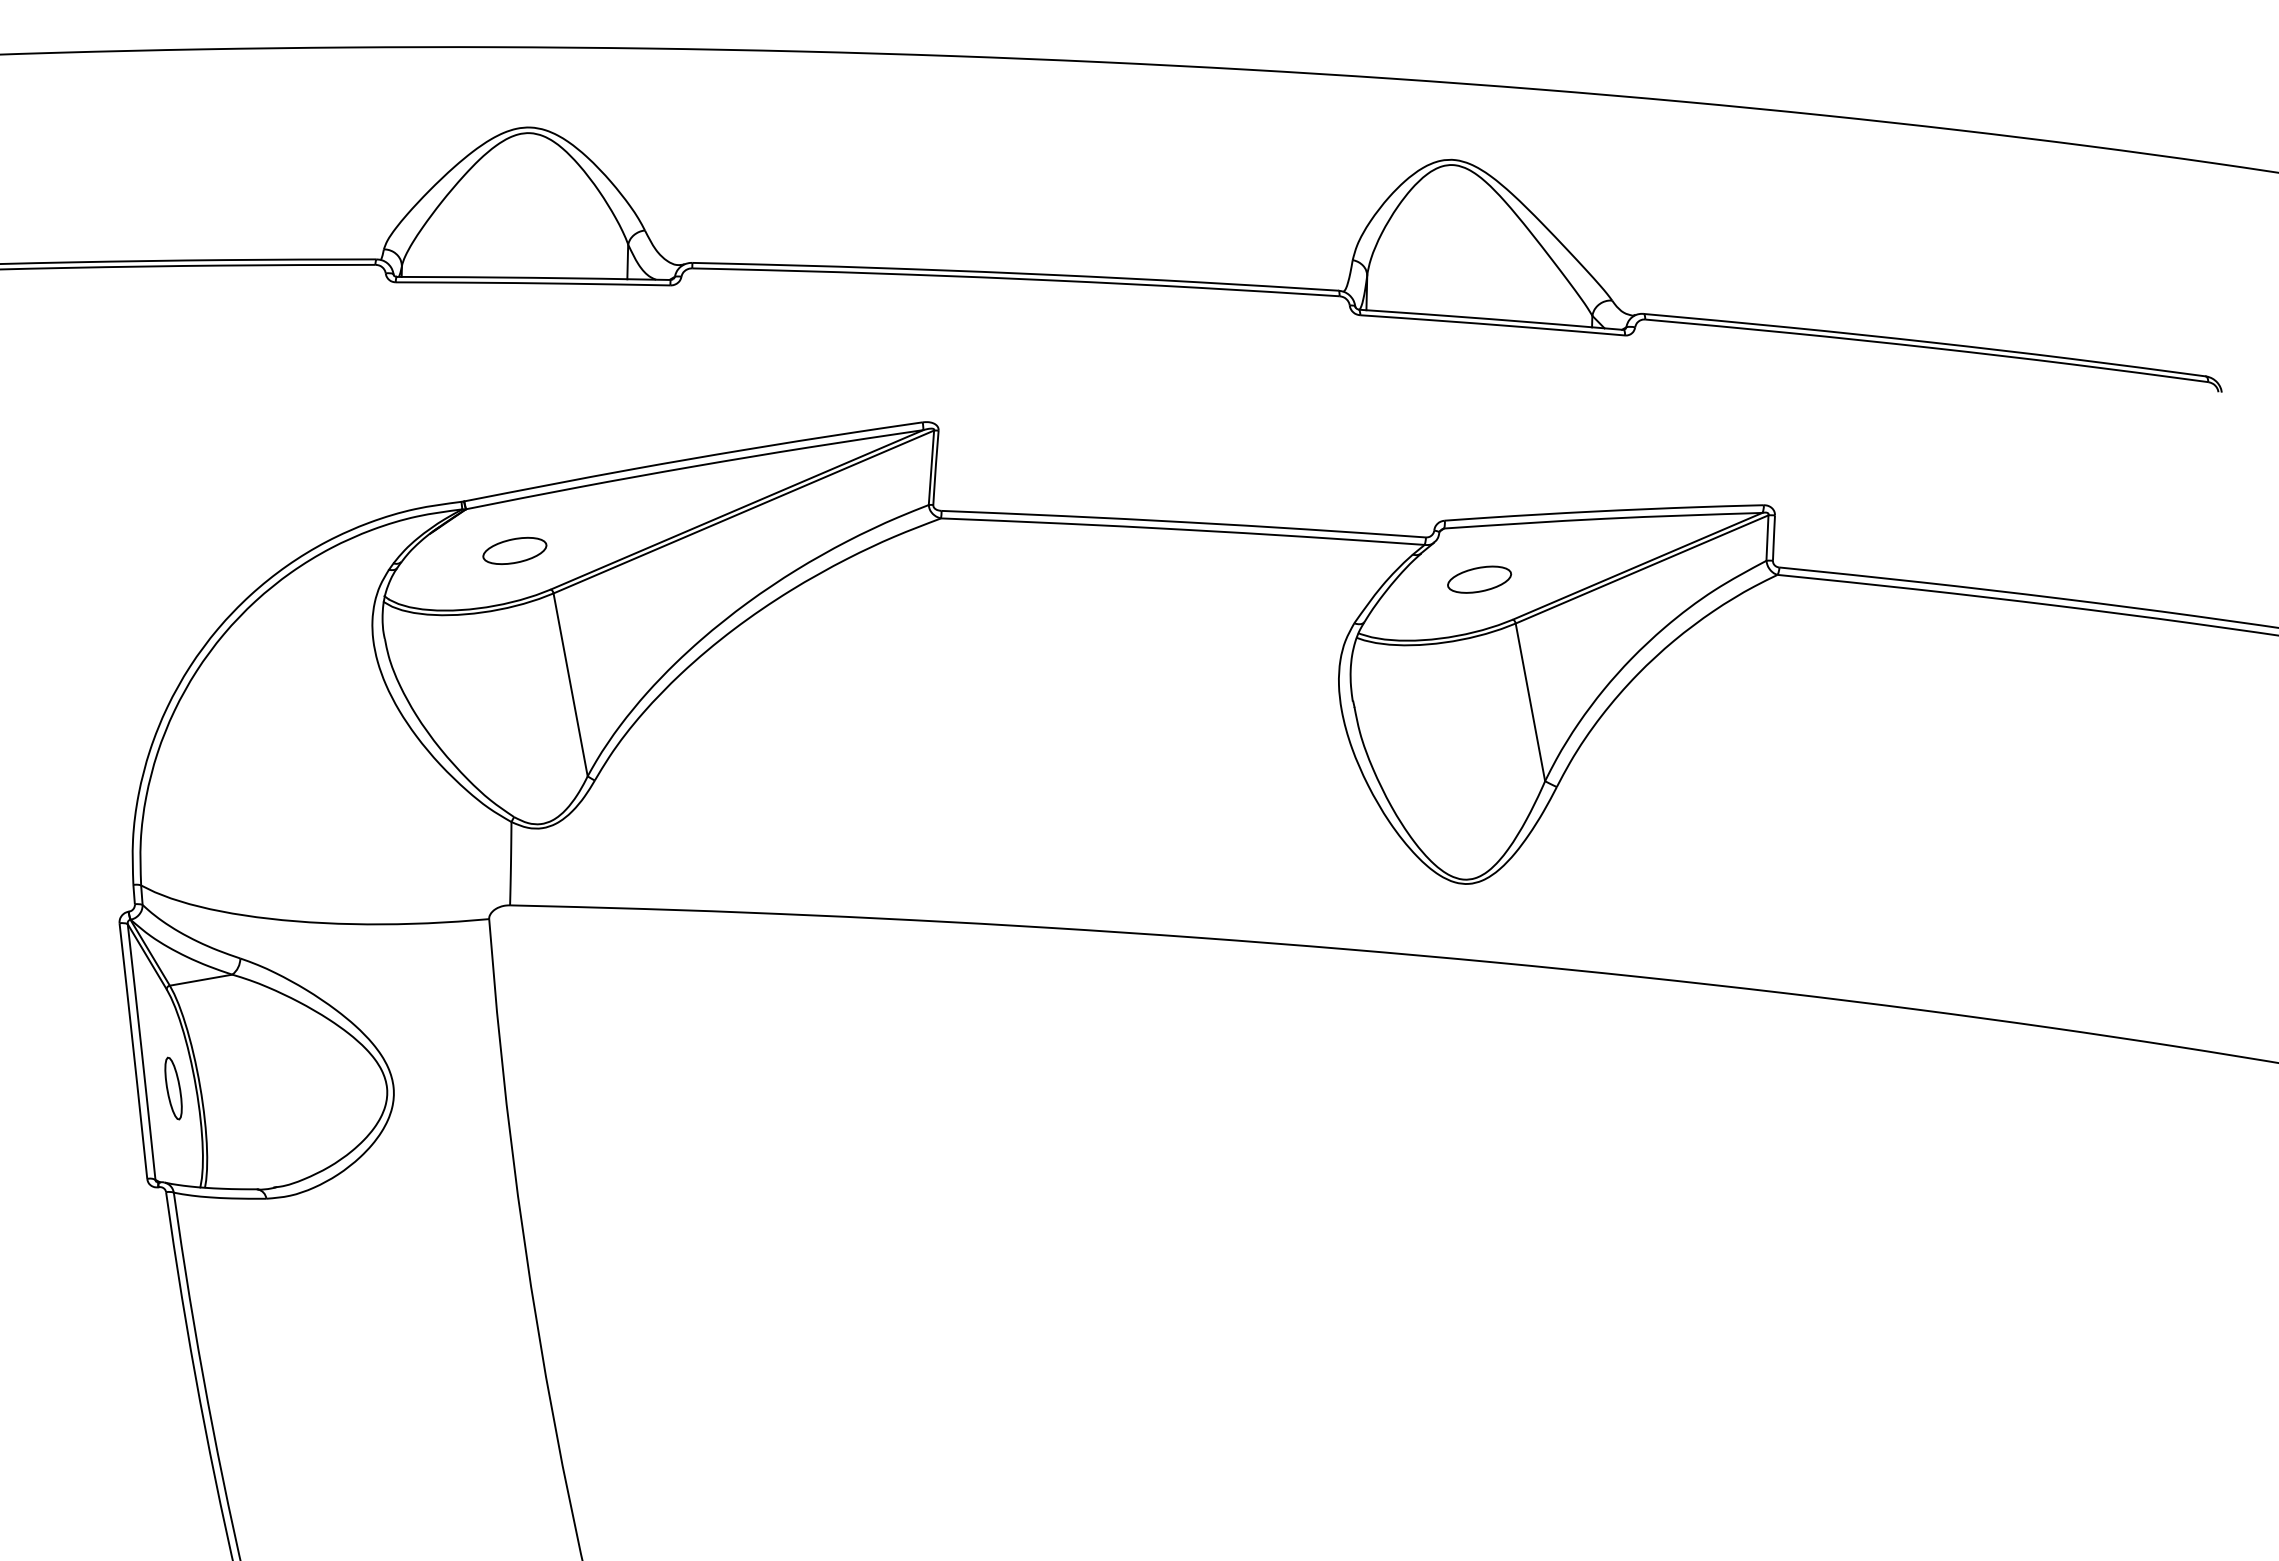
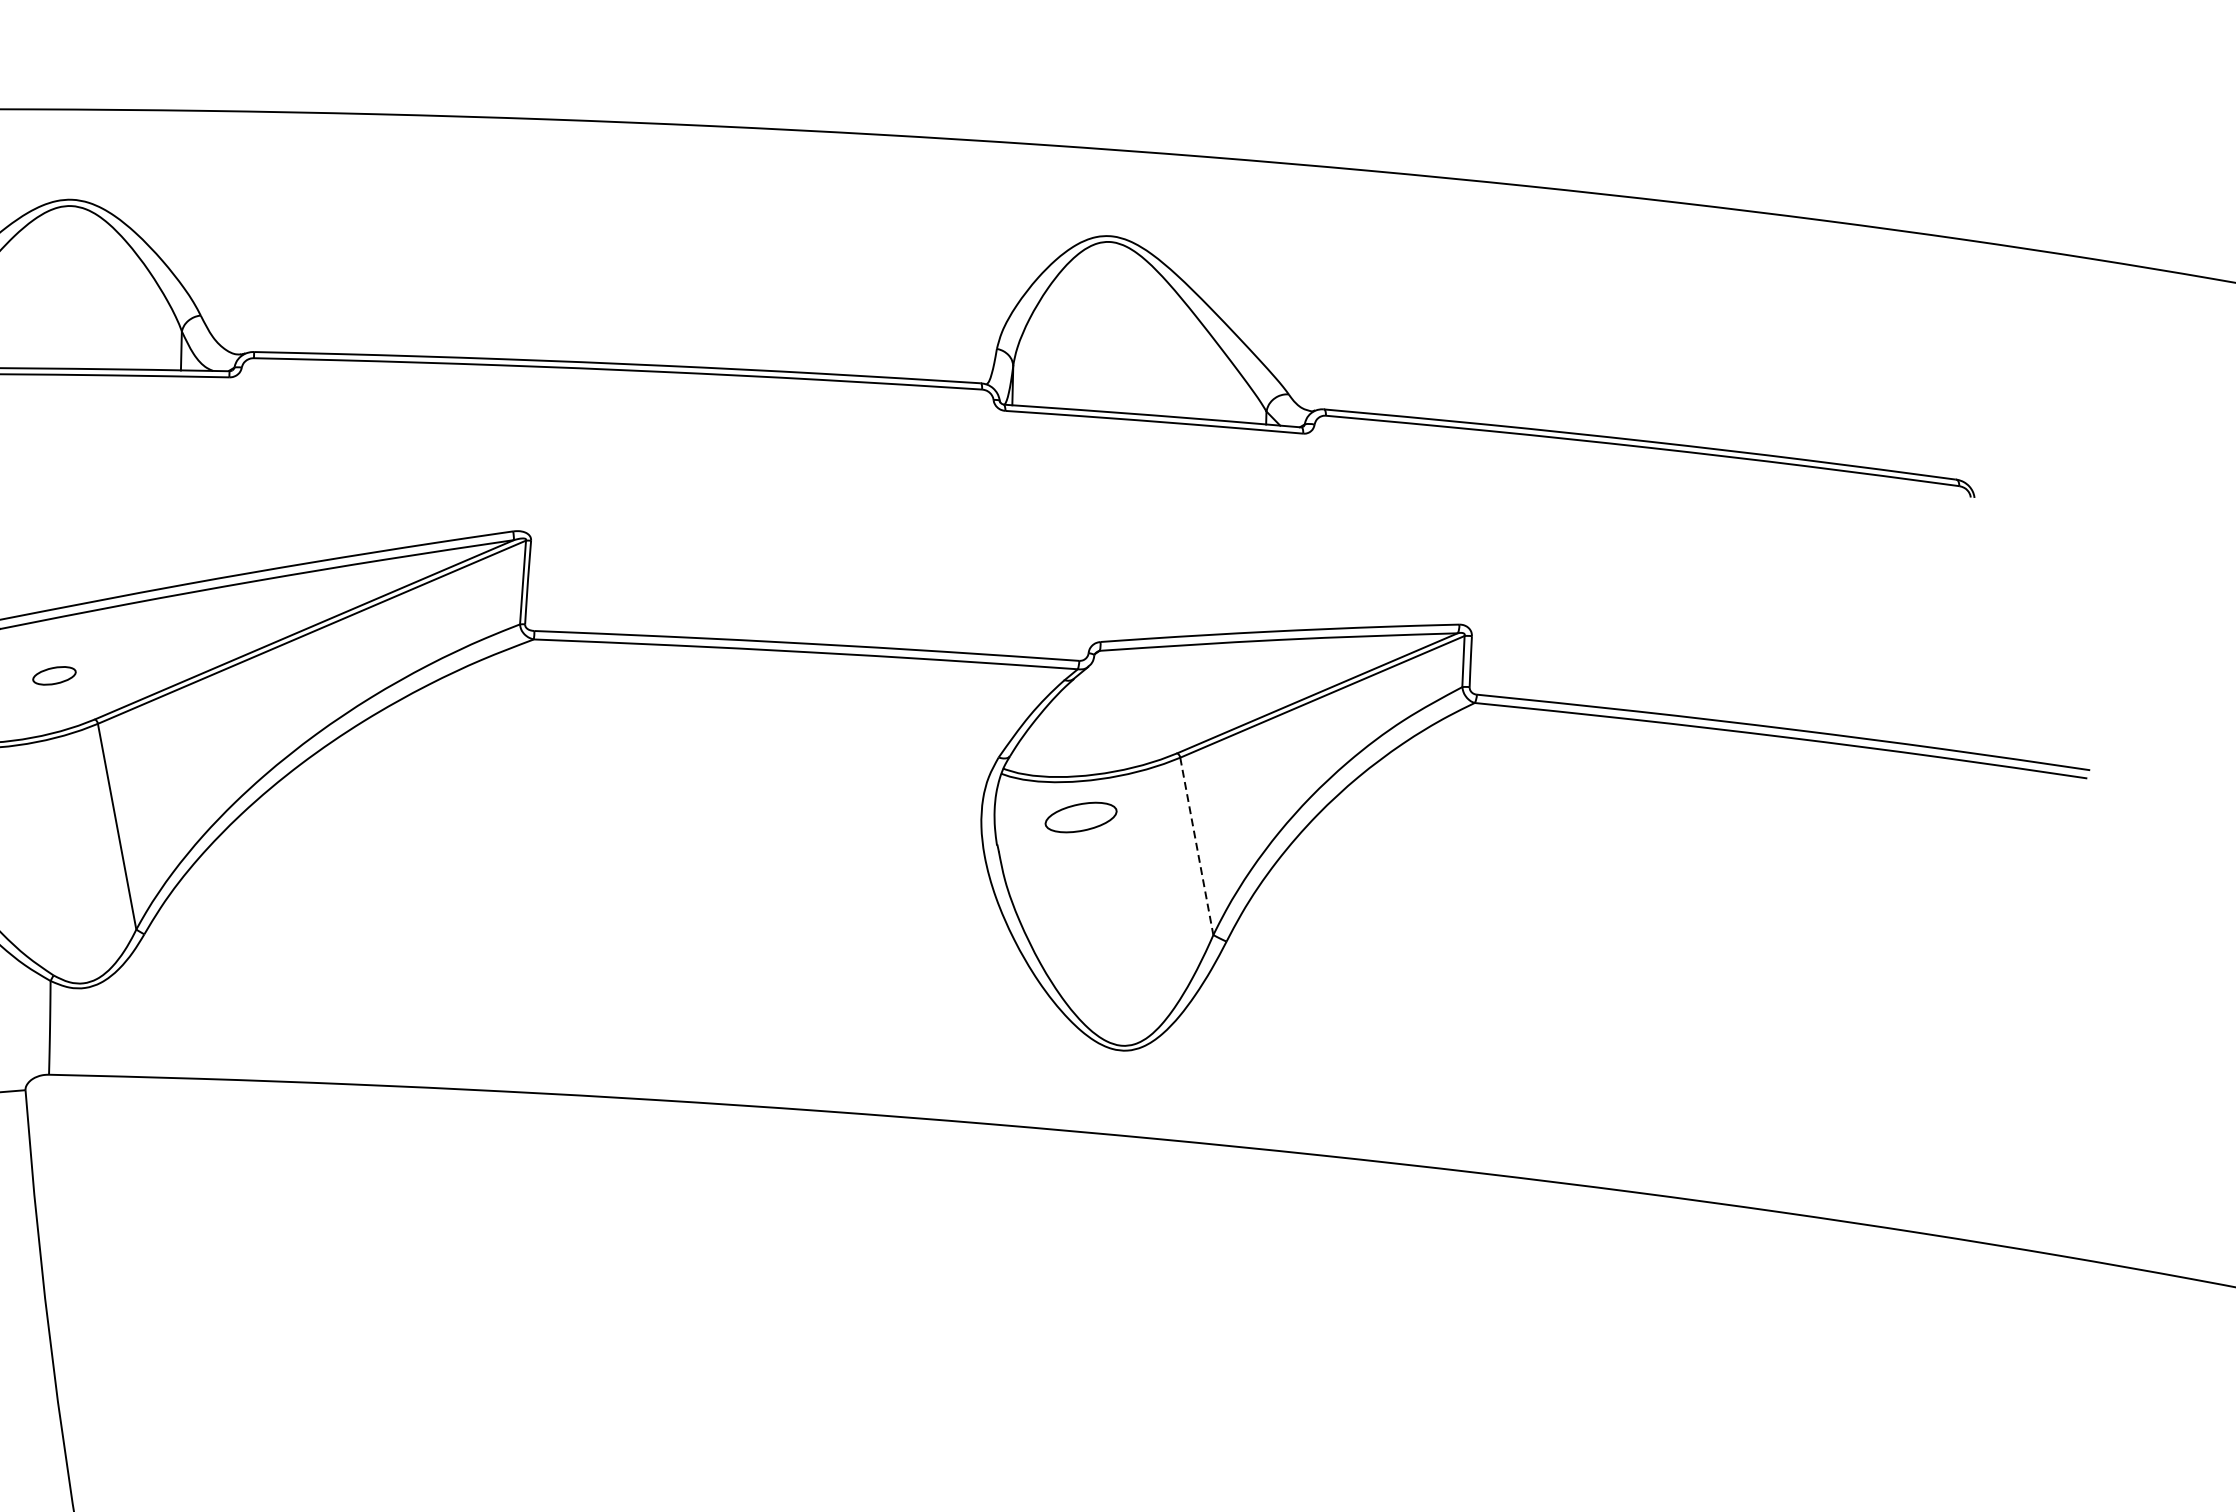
part: (514, 550) -> (54, 675), size x0.6
part: (1479, 579) -> (1081, 817), moved
line: (1530, 702) -> (1196, 846), solid -> dashed

